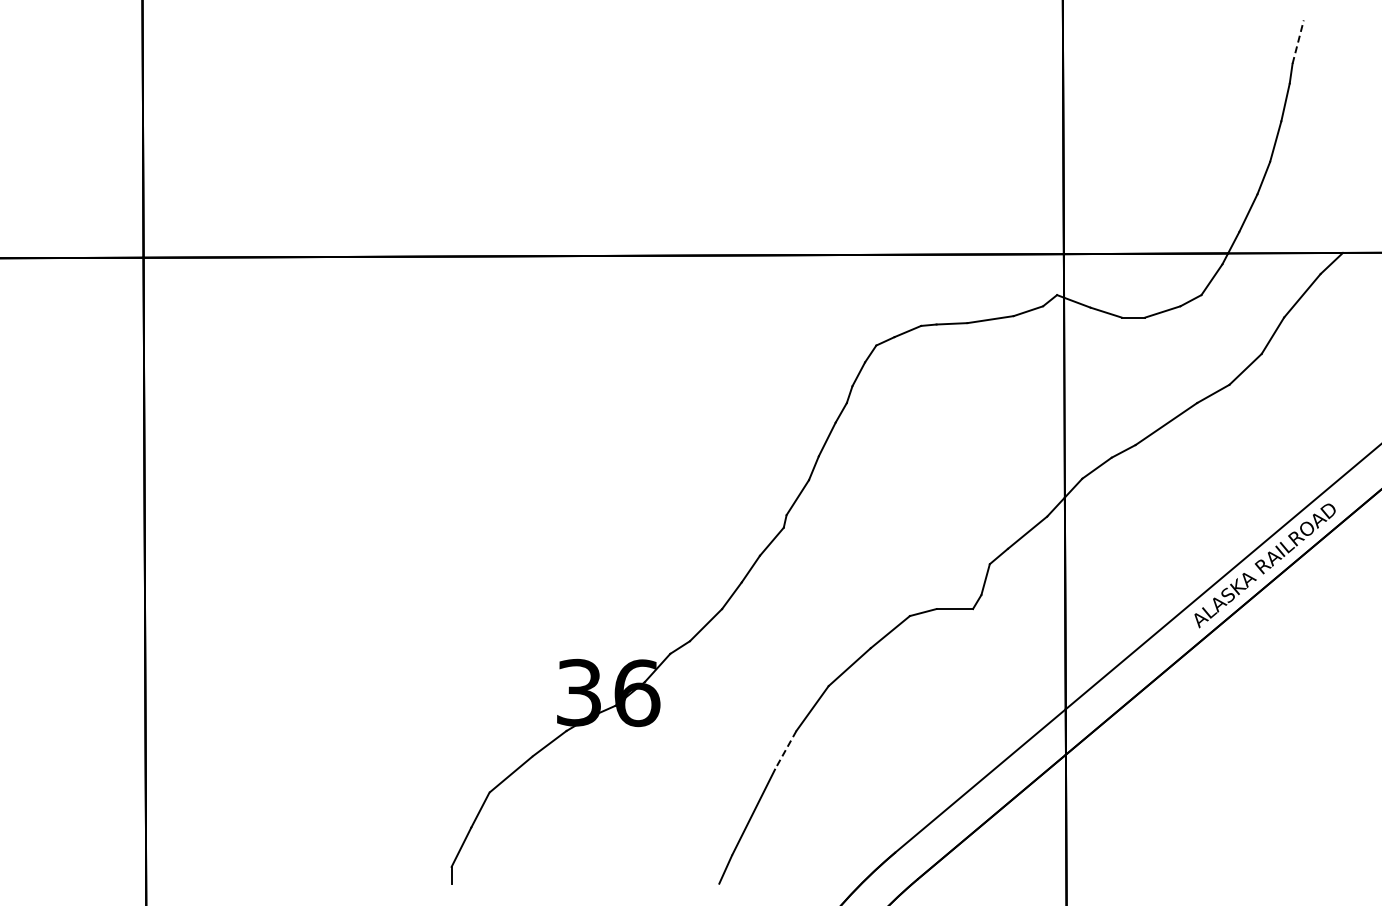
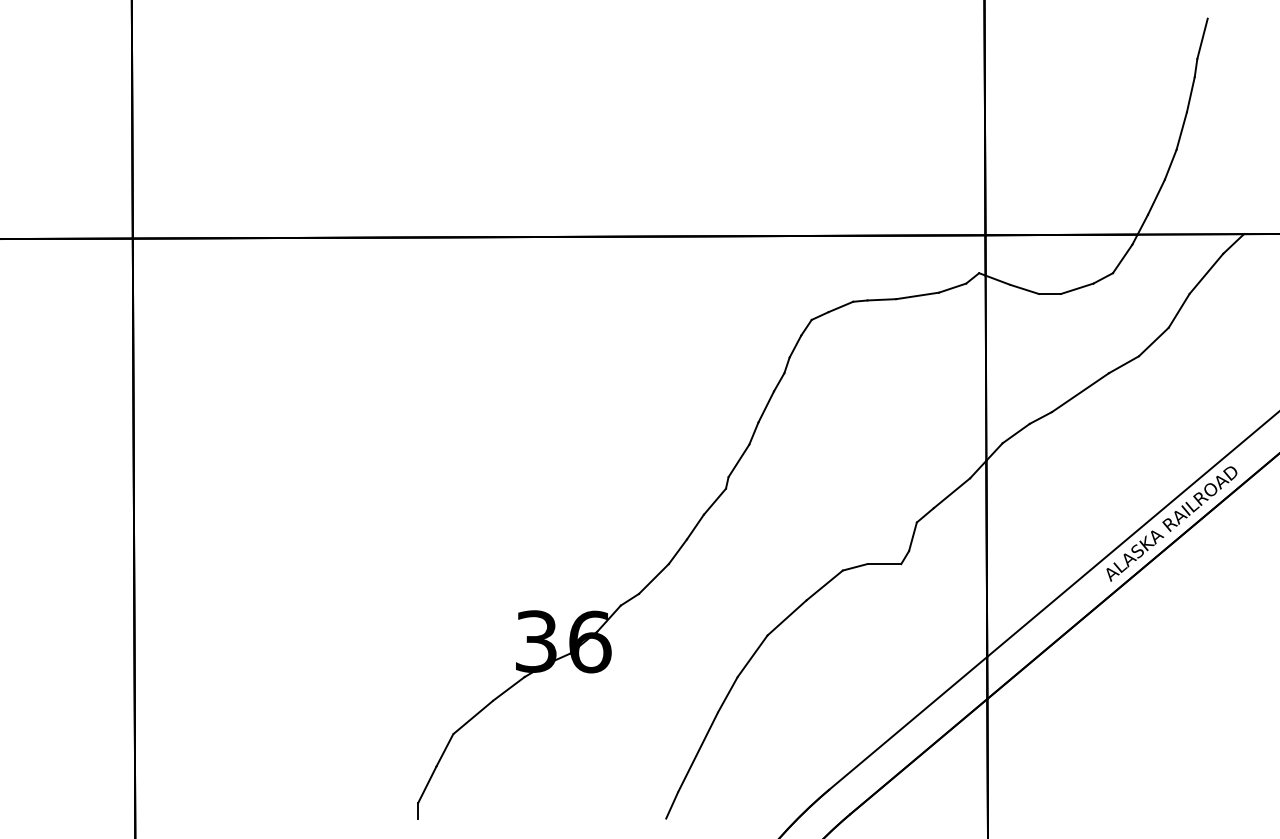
line: (1298, 41) -> (1202, 38), dashed -> solid
line: (785, 749) -> (727, 694), dashed -> solid

